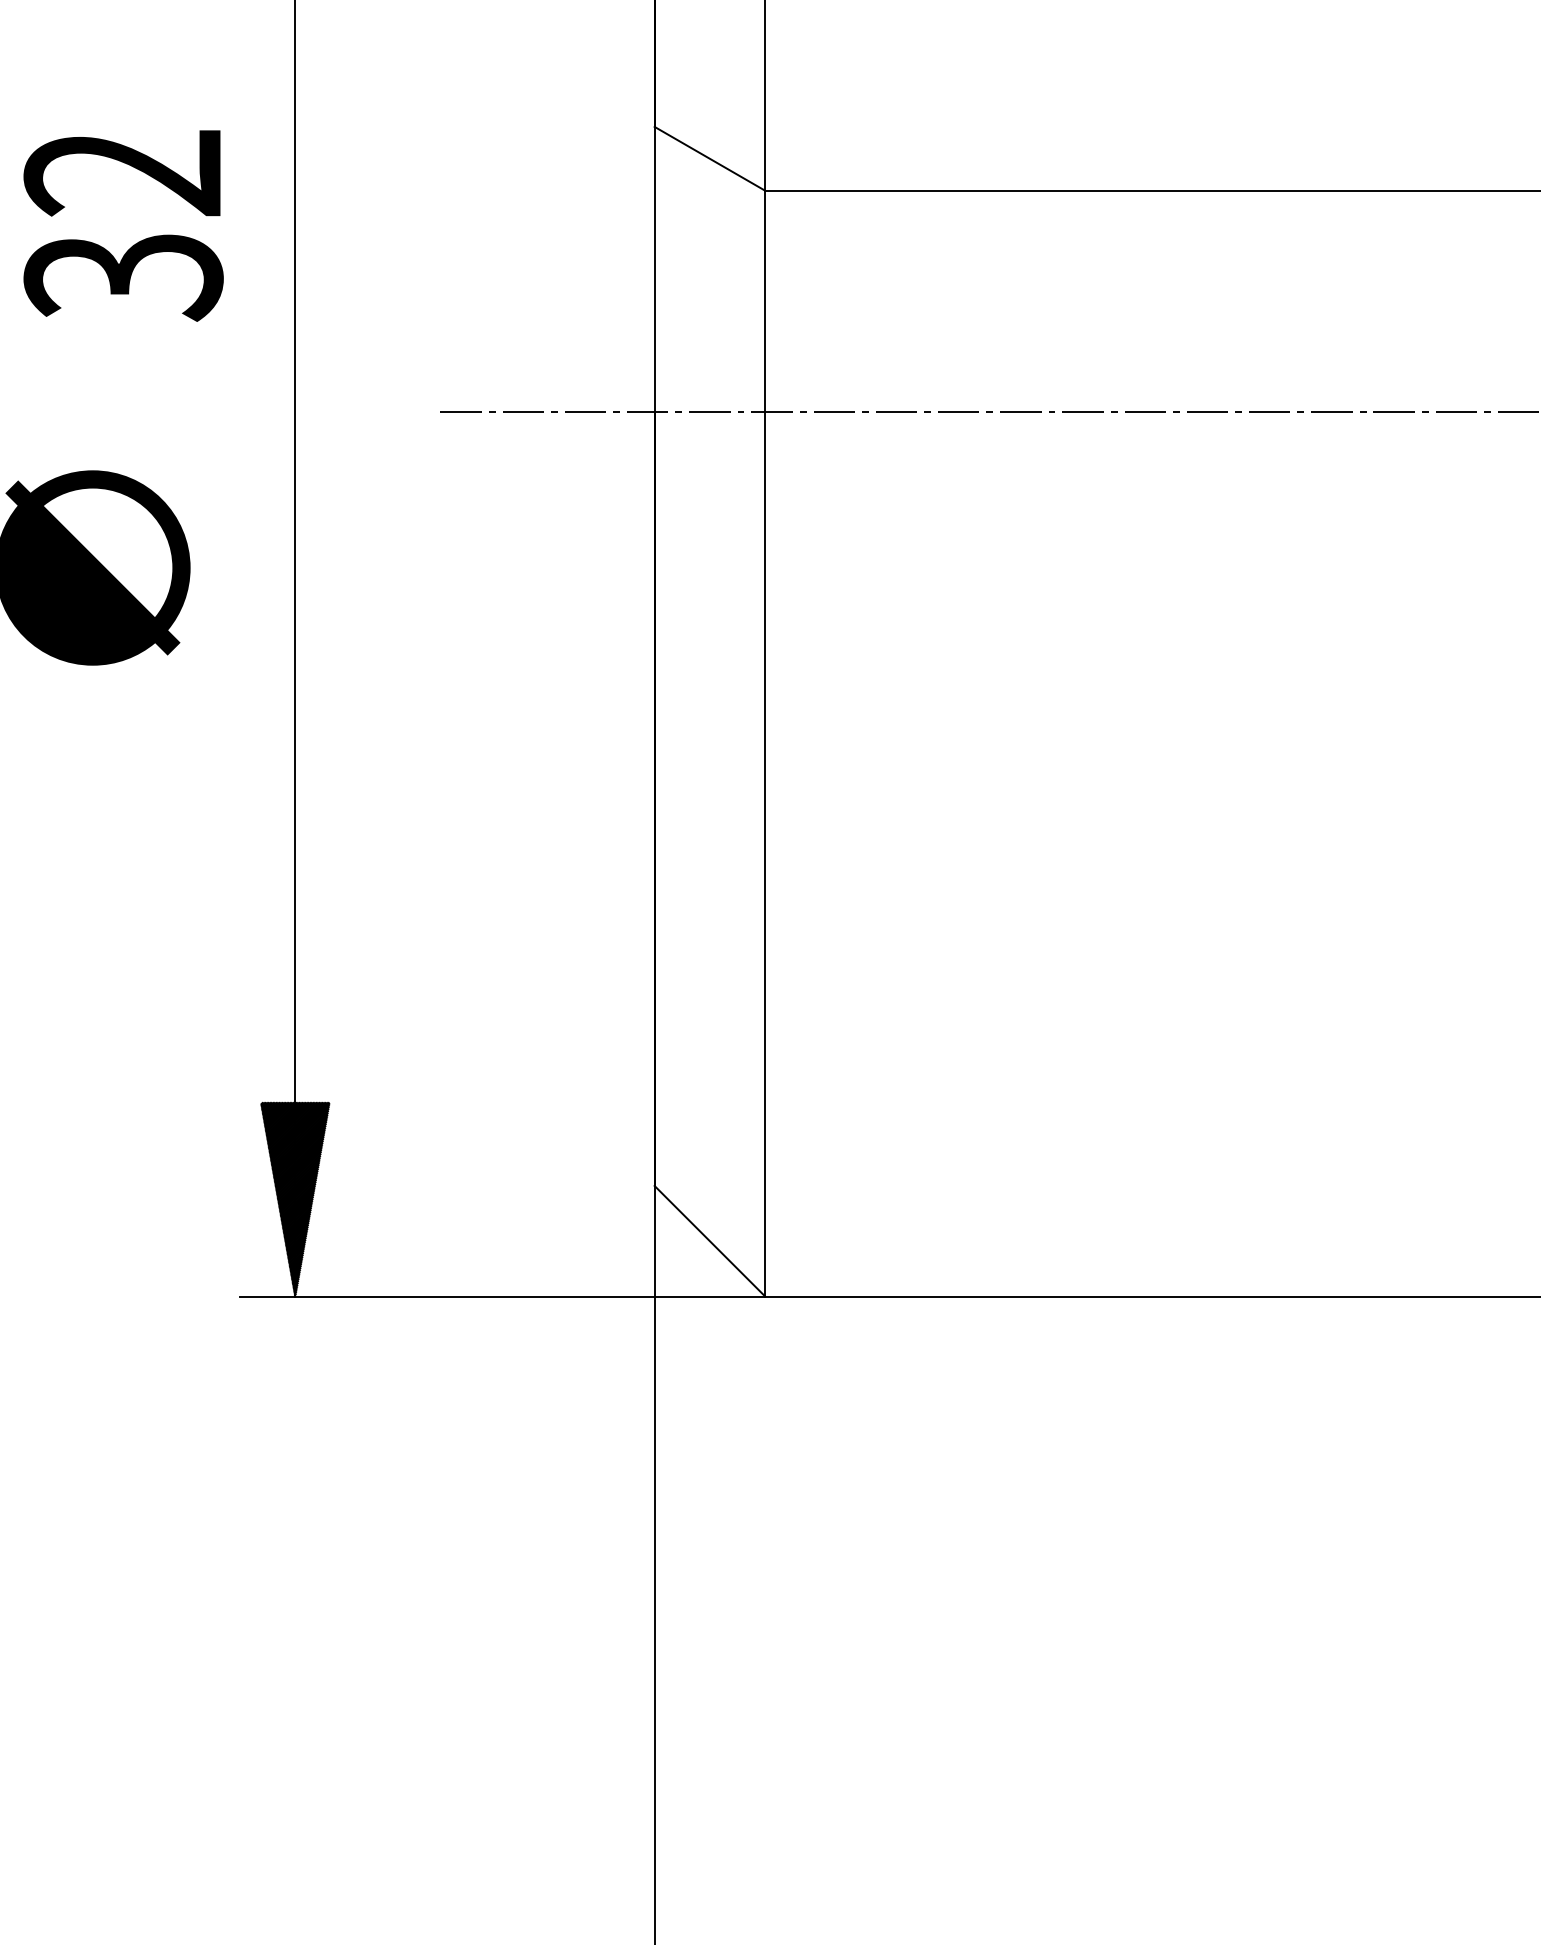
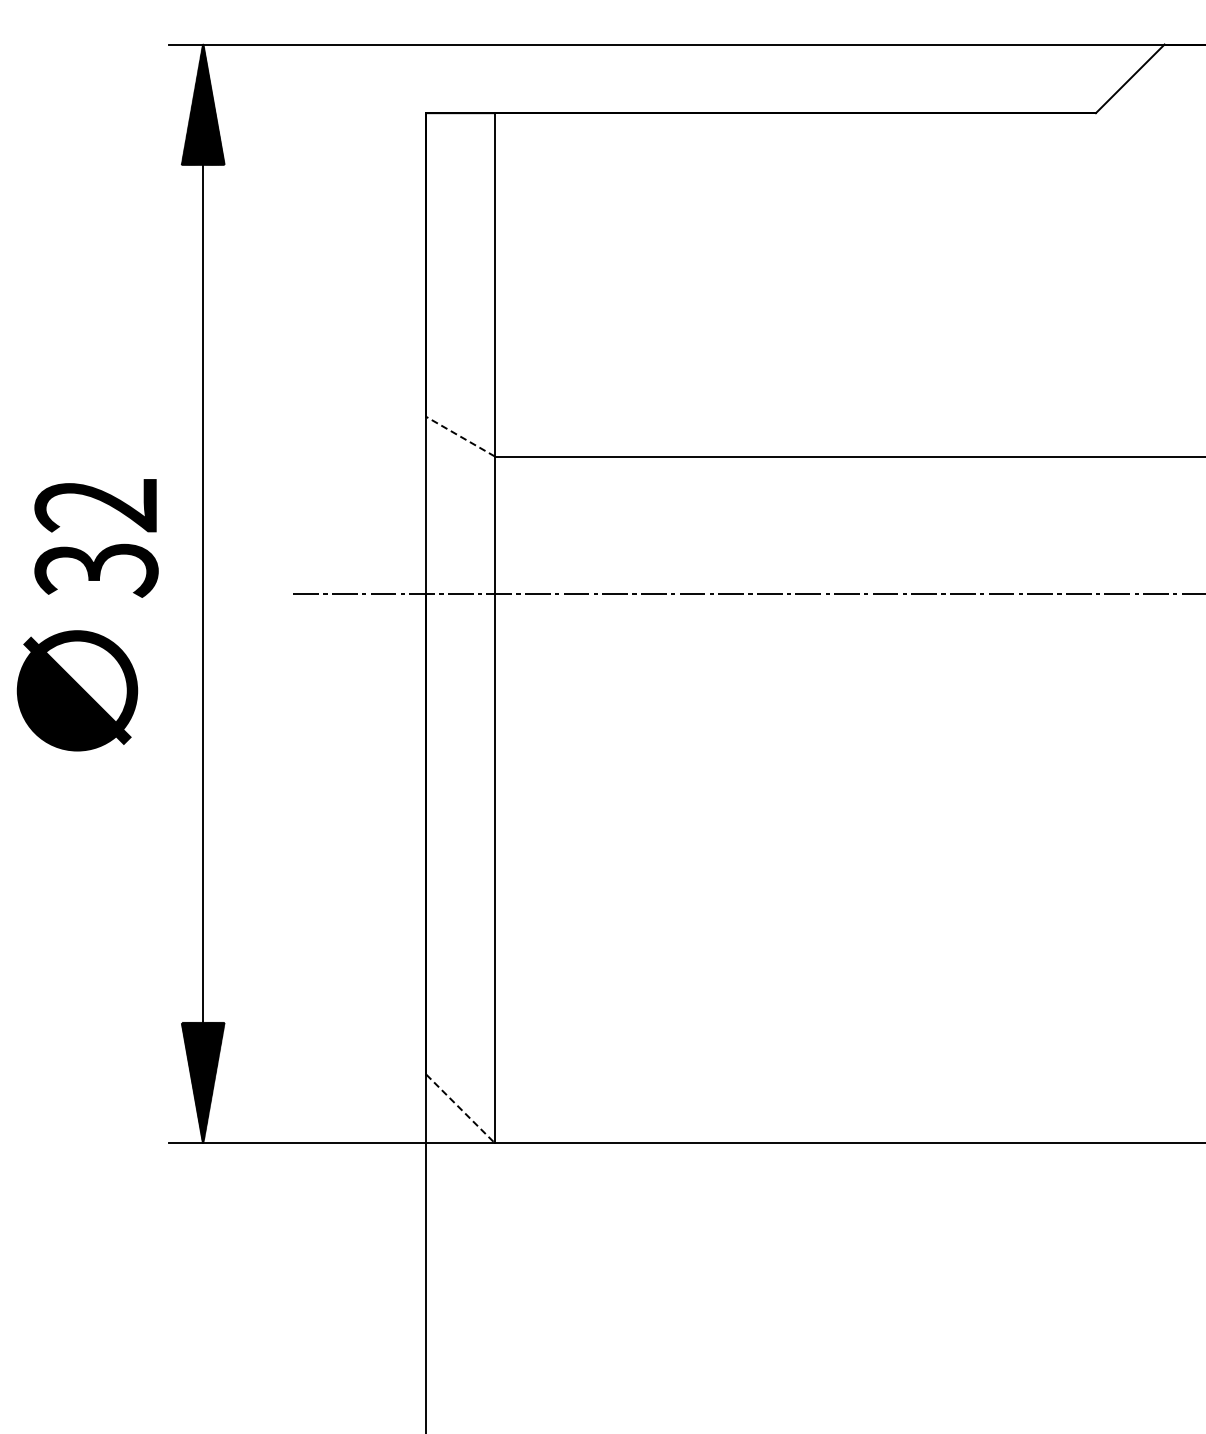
line: (709, 158) -> (460, 436), solid -> dashed
text: (123, 226) -> (96, 538), moved
line: (709, 1240) -> (460, 1108), solid -> dashed

